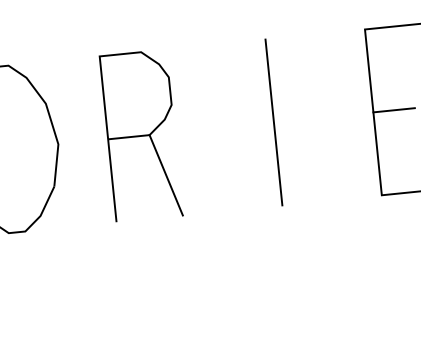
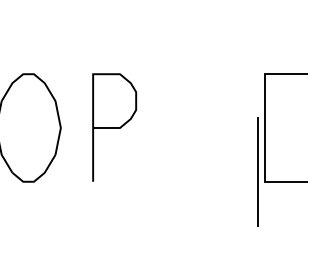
line: (393, 109) -> (278, 127), removed
line: (273, 121) -> (257, 171), moved
line: (166, 174) -> (128, 154), removed

